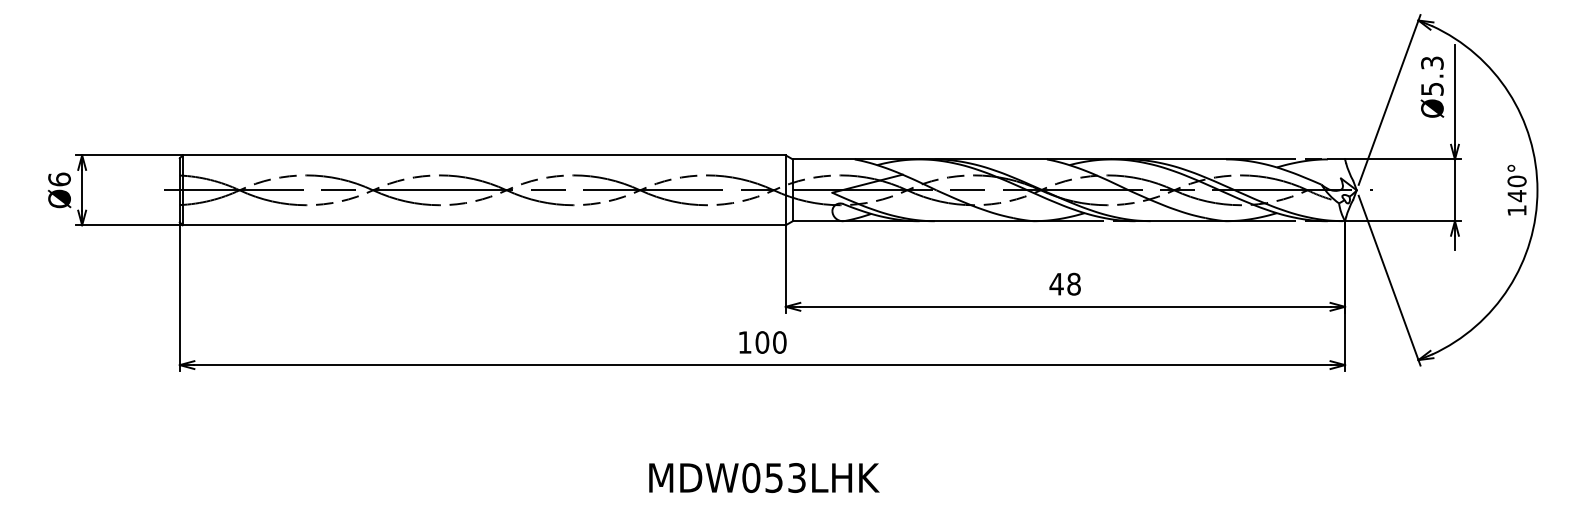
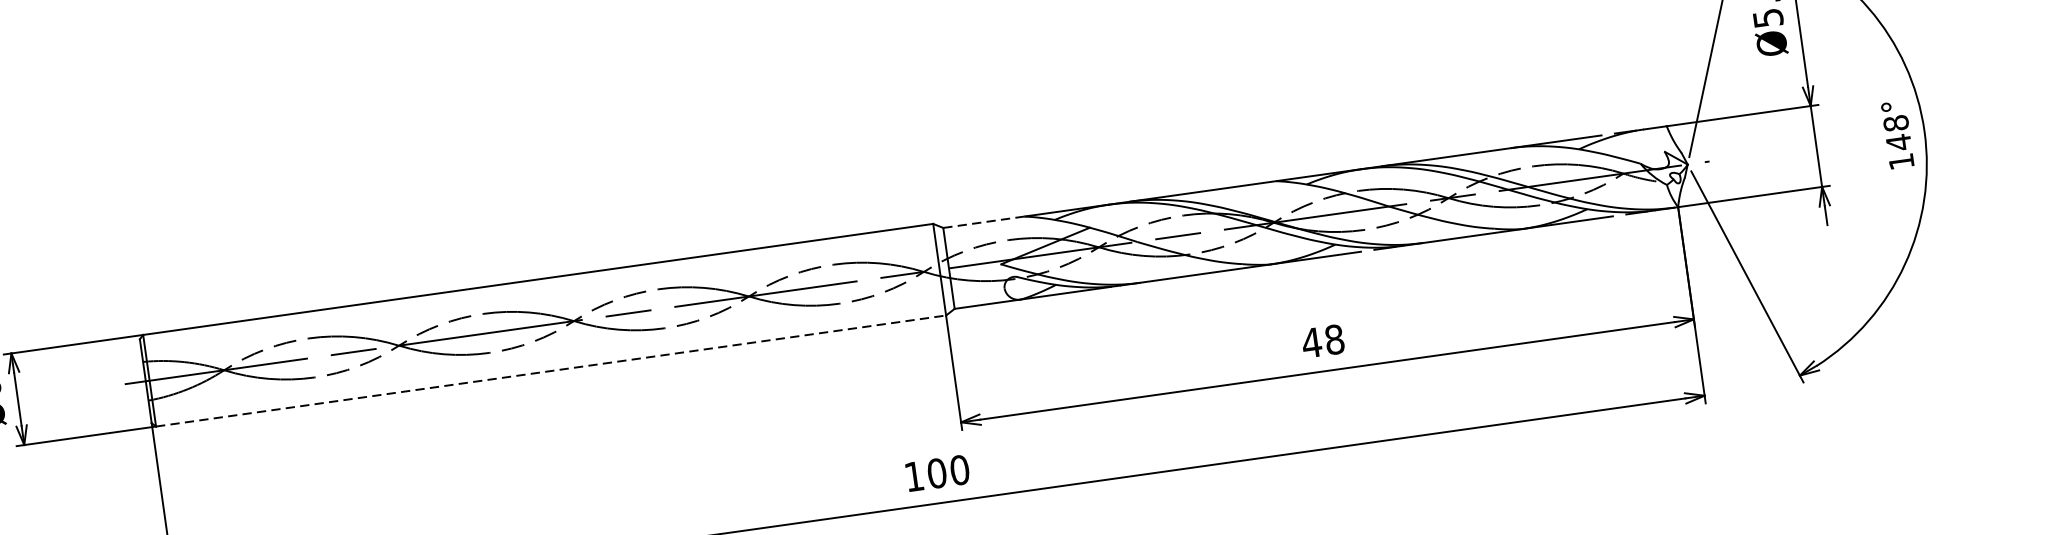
line: (823, 159) -> (983, 222), solid -> dashed
text: (1516, 181) -> (1895, 123), 140° -> 148°
line: (484, 225) -> (551, 371), solid -> dashed

